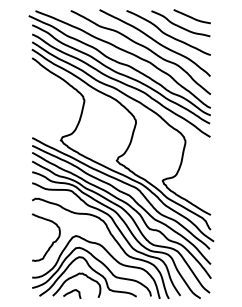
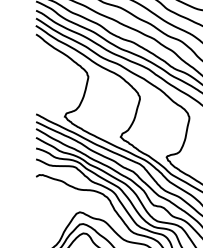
curve: (52, 241) -> (56, 217), removed

